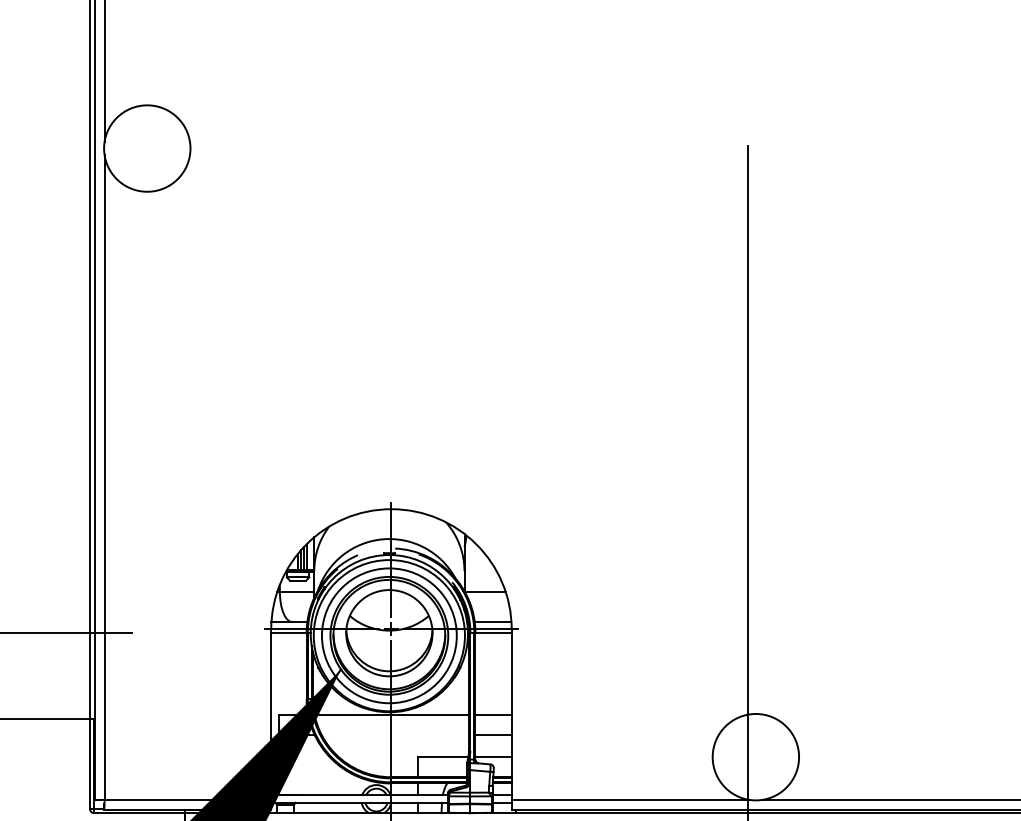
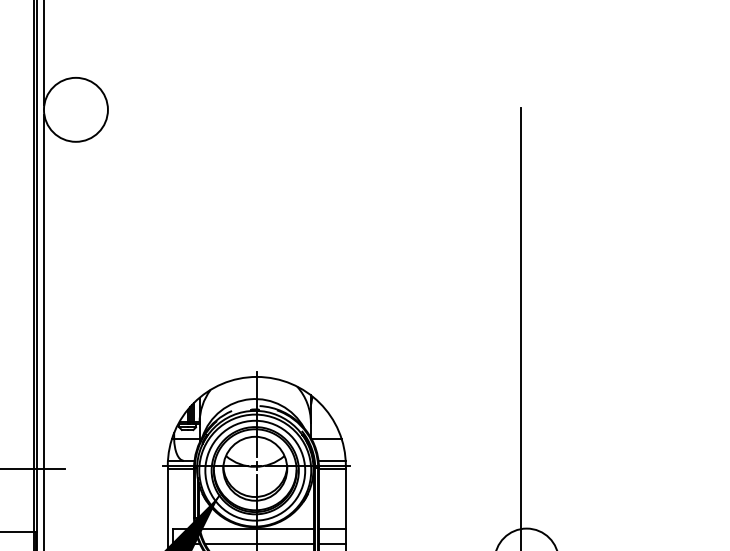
line: (395, 734) -> (259, 543), added

